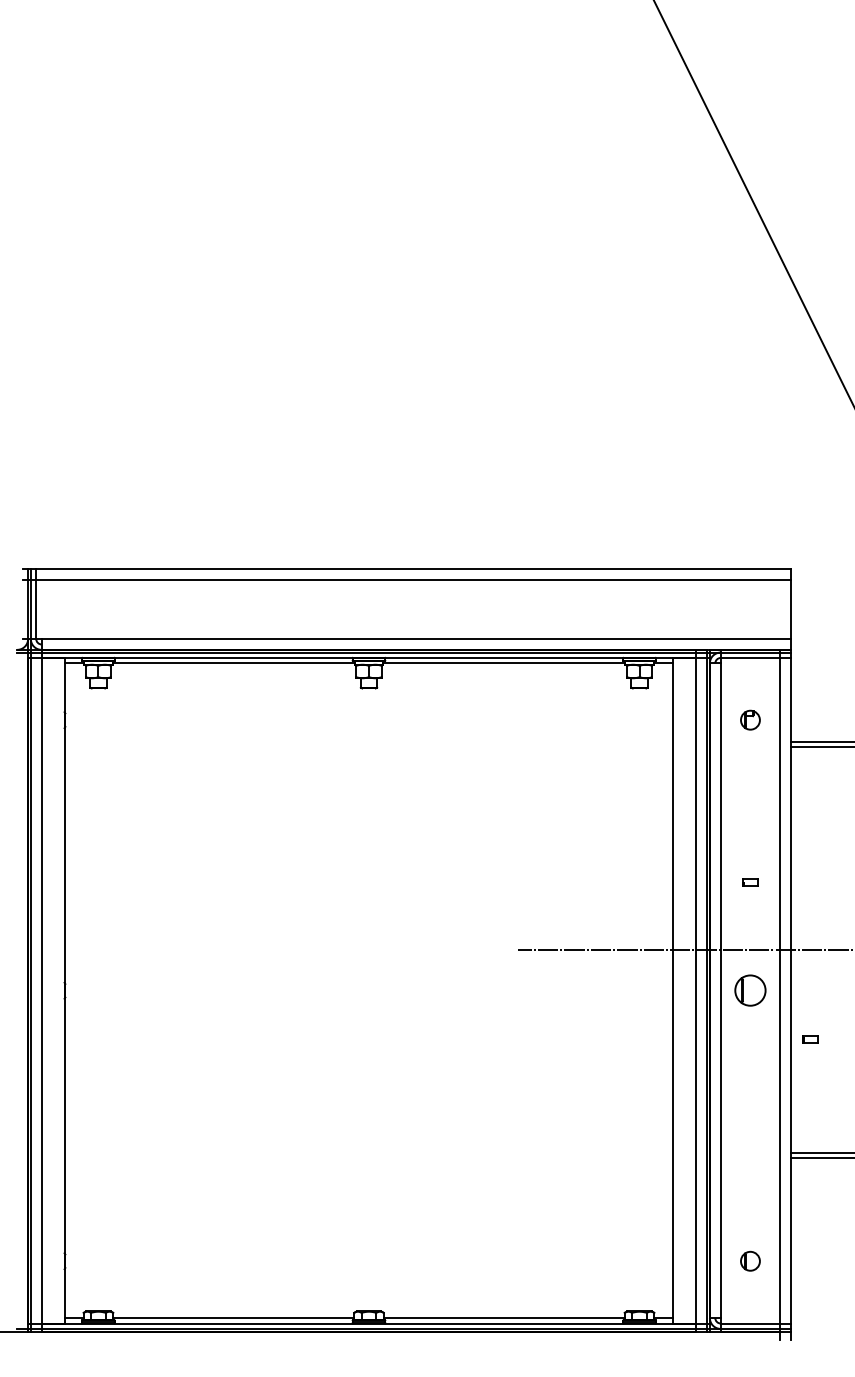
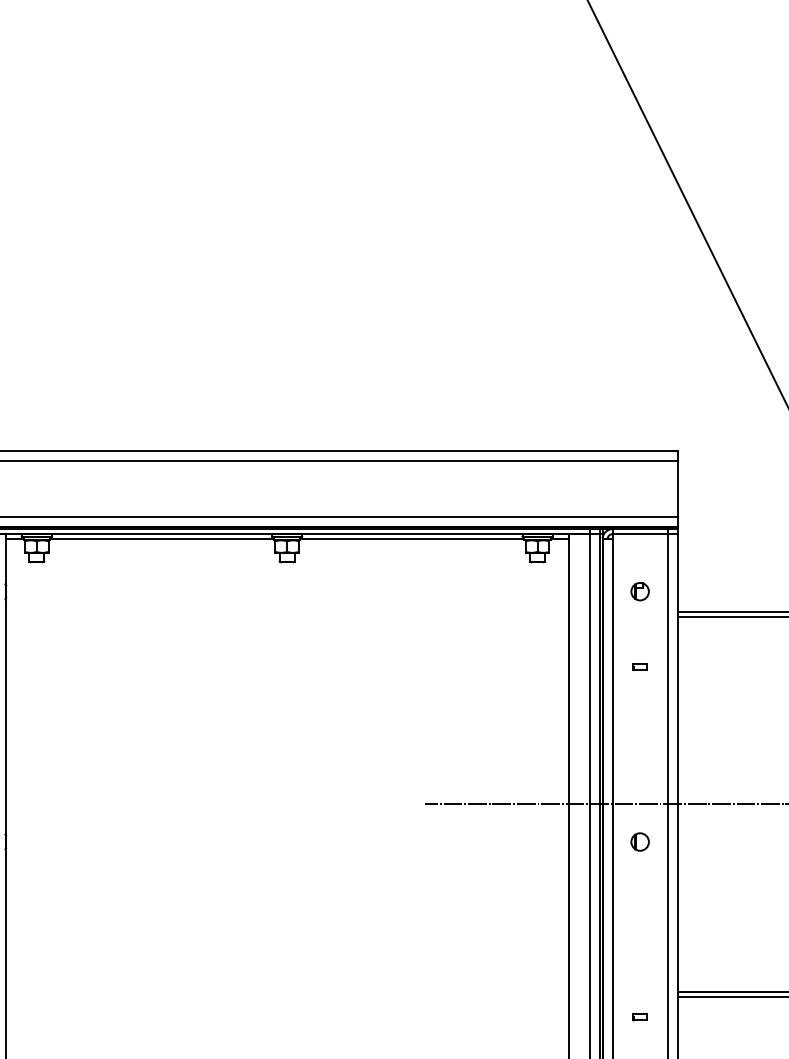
part: (750, 882) -> (640, 666), moved
part: (750, 990) -> (640, 841), size x0.62
part: (810, 1039) -> (640, 1017), moved

